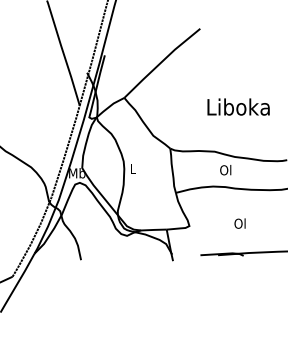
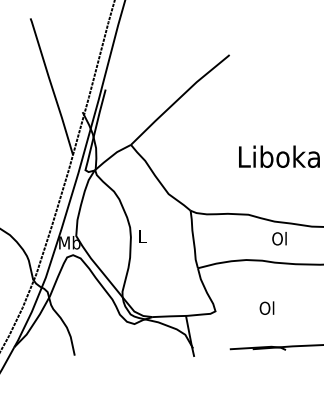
text: (225, 170) -> (279, 239), moved
text: (239, 223) -> (266, 308), moved

